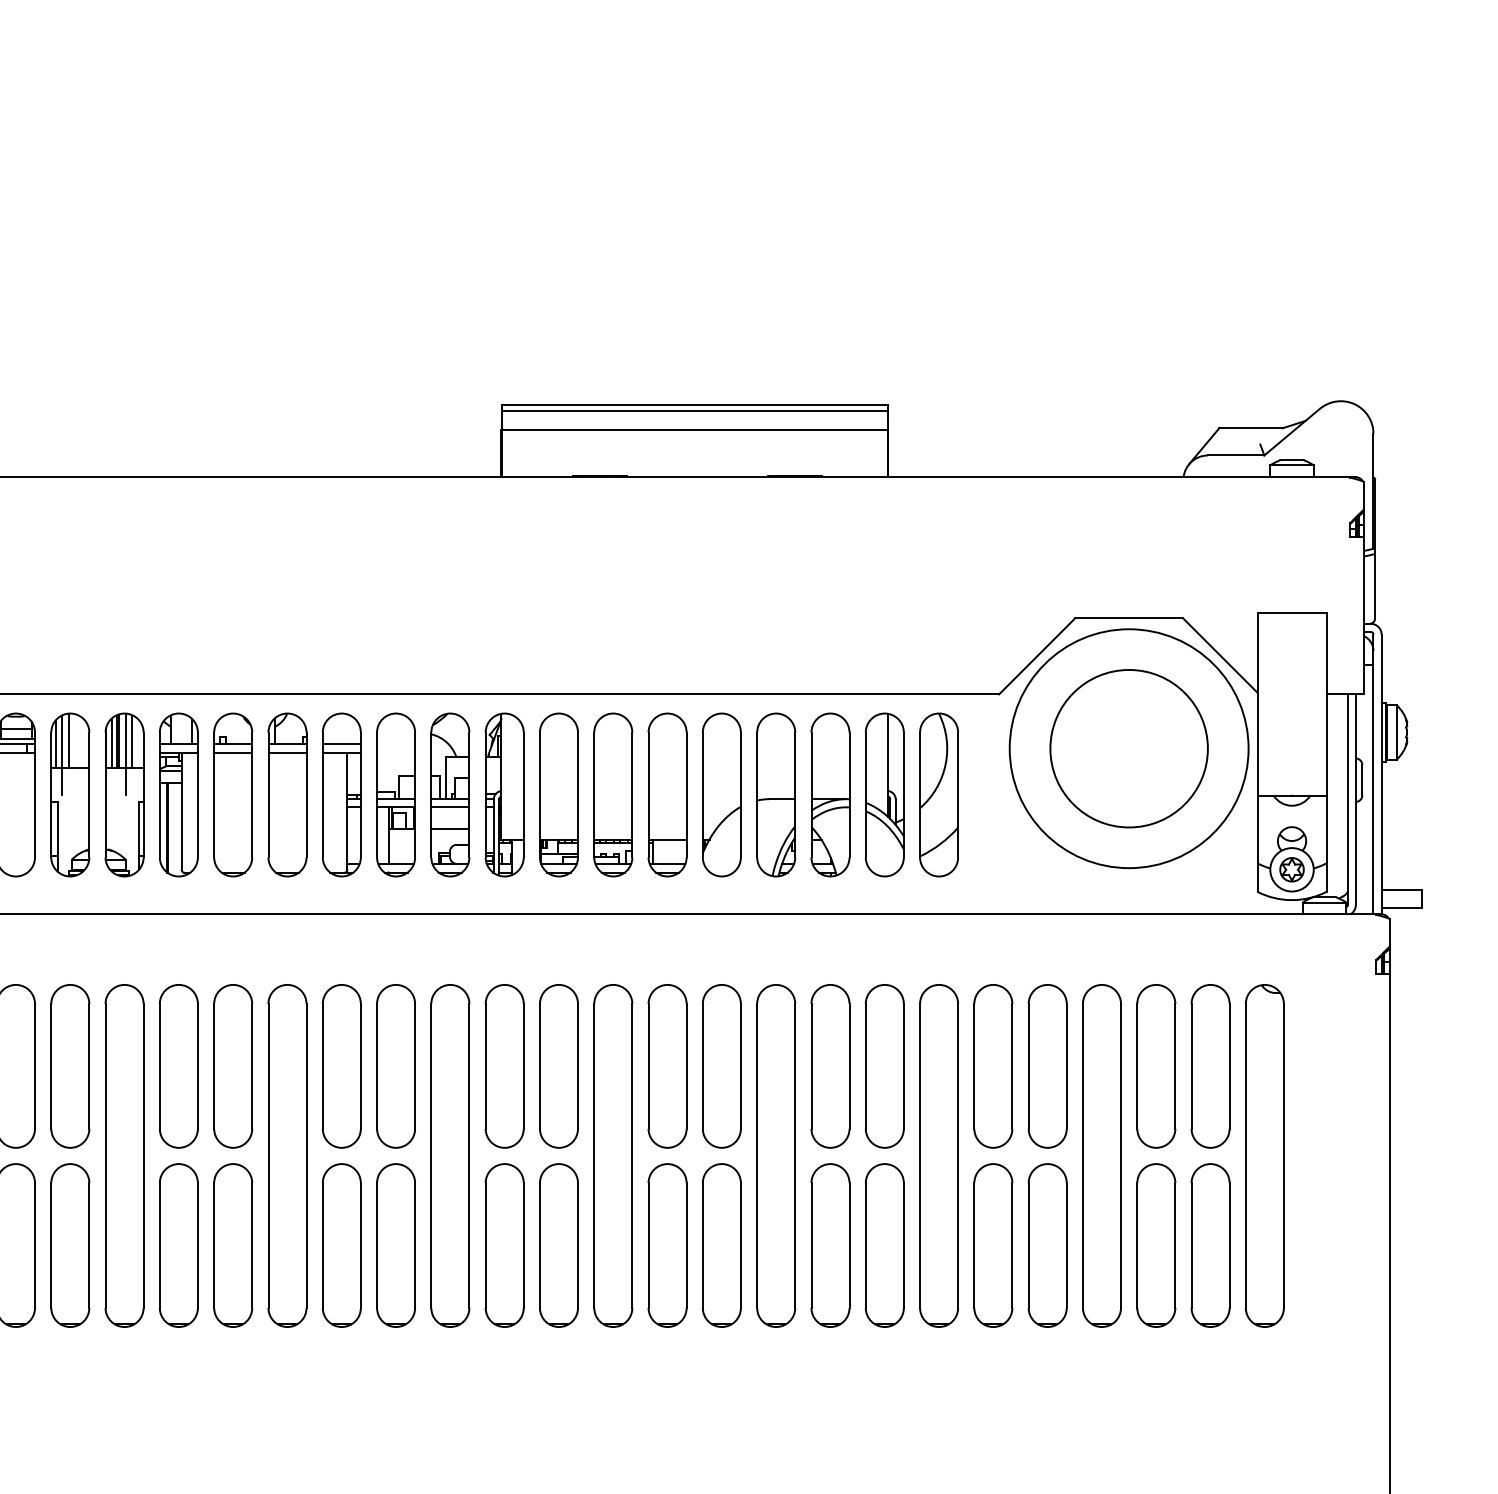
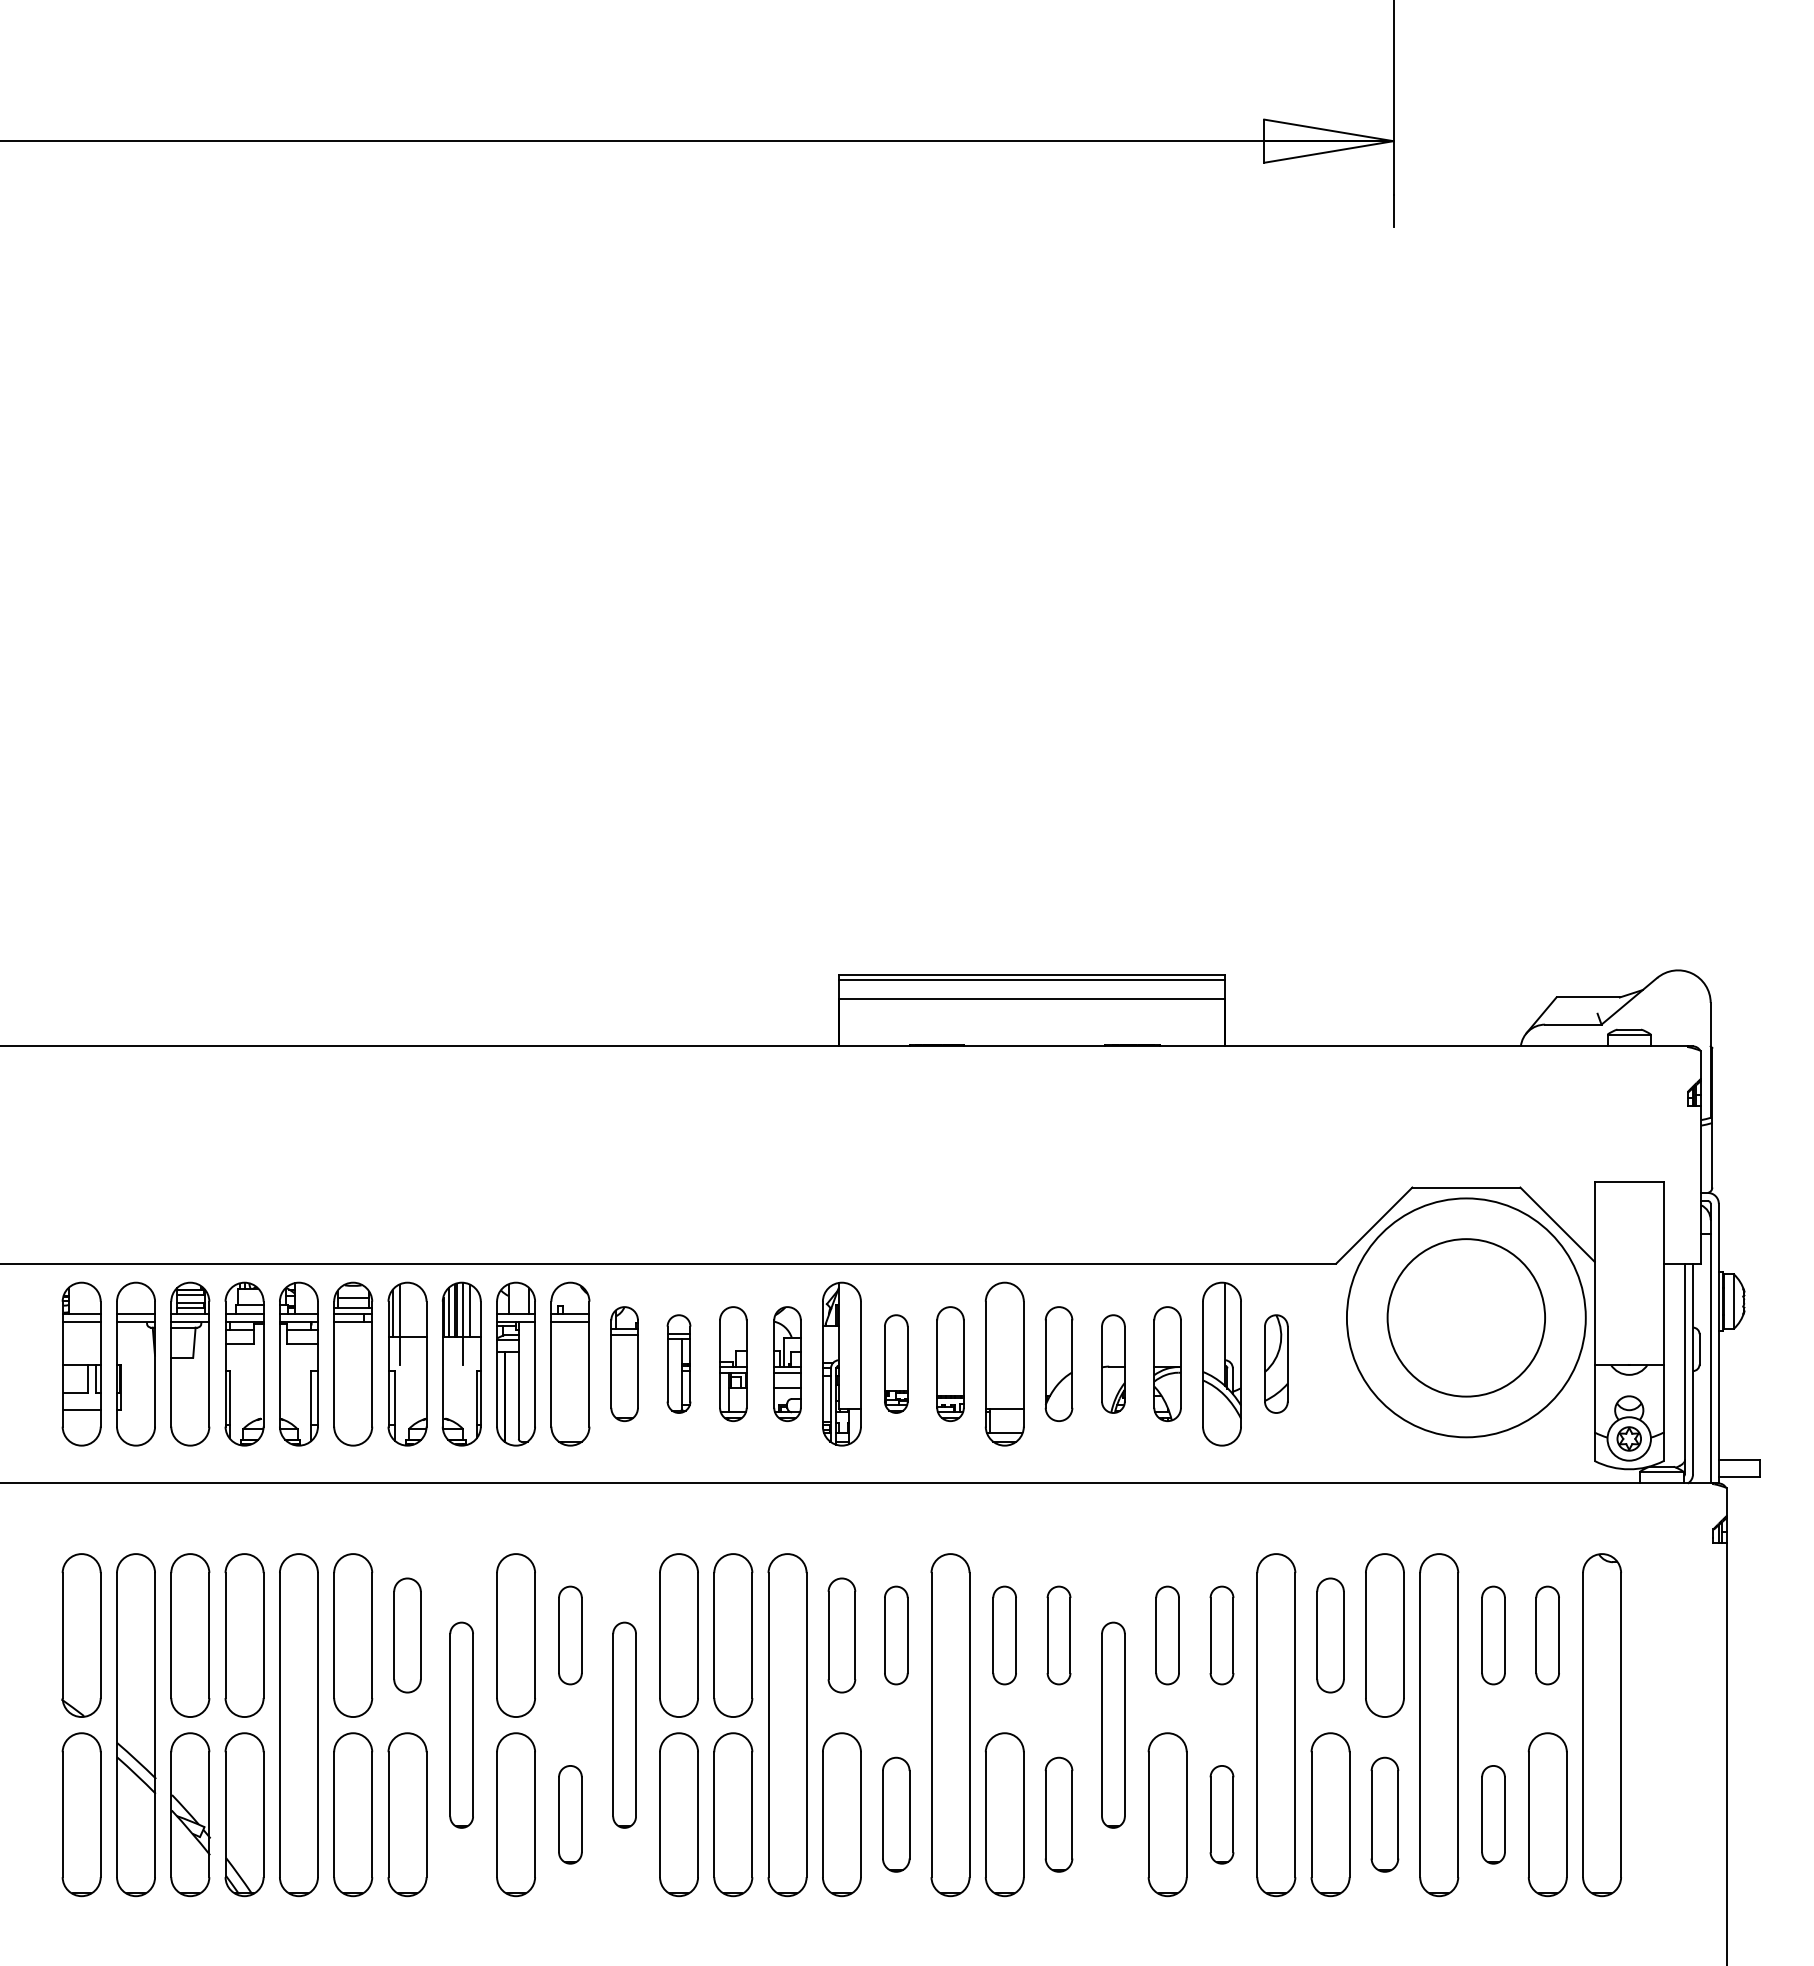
line: (69, 741) -> (406, 1310), removed
part: (287, 794) -> (624, 1363), size x0.7
part: (341, 794) -> (678, 1363), size x0.6
part: (396, 794) -> (733, 1363), size x0.7
part: (450, 794) -> (787, 1363), size x0.7
part: (559, 794) -> (896, 1363), size x0.6
part: (613, 794) -> (950, 1363), size x0.7
part: (721, 794) -> (1058, 1363), size x0.7
part: (776, 794) -> (1113, 1363), size x0.6
part: (830, 794) -> (1167, 1363), size x0.7
part: (939, 794) -> (1276, 1363), size x0.6
part: (70, 1066) -> (407, 1635), size x0.7
part: (233, 1066) -> (570, 1635), size x0.6
part: (504, 1066) -> (841, 1635), size x0.7
part: (559, 1066) -> (896, 1635), size x0.6
part: (667, 1066) -> (1004, 1635), size x0.6
part: (721, 1066) -> (1058, 1635), size x0.6
part: (830, 1066) -> (1167, 1635), size x0.6
part: (884, 1066) -> (1221, 1635), size x0.6
part: (993, 1066) -> (1330, 1635), size x0.7
part: (1156, 1066) -> (1493, 1635), size x0.6
part: (1210, 1066) -> (1547, 1635), size x0.6
part: (124, 1156) -> (461, 1725), size x0.6
part: (287, 1156) -> (624, 1725), size x0.6
part: (776, 1156) -> (1113, 1725), size x0.6
part: (233, 1245) -> (570, 1814), size x0.6
part: (559, 1245) -> (896, 1814), size x0.7
part: (721, 1245) -> (1058, 1814), size x0.7
part: (884, 1245) -> (1221, 1814), size x0.6
part: (1047, 1245) -> (1384, 1814), size x0.7
part: (1156, 1245) -> (1493, 1814), size x0.6

